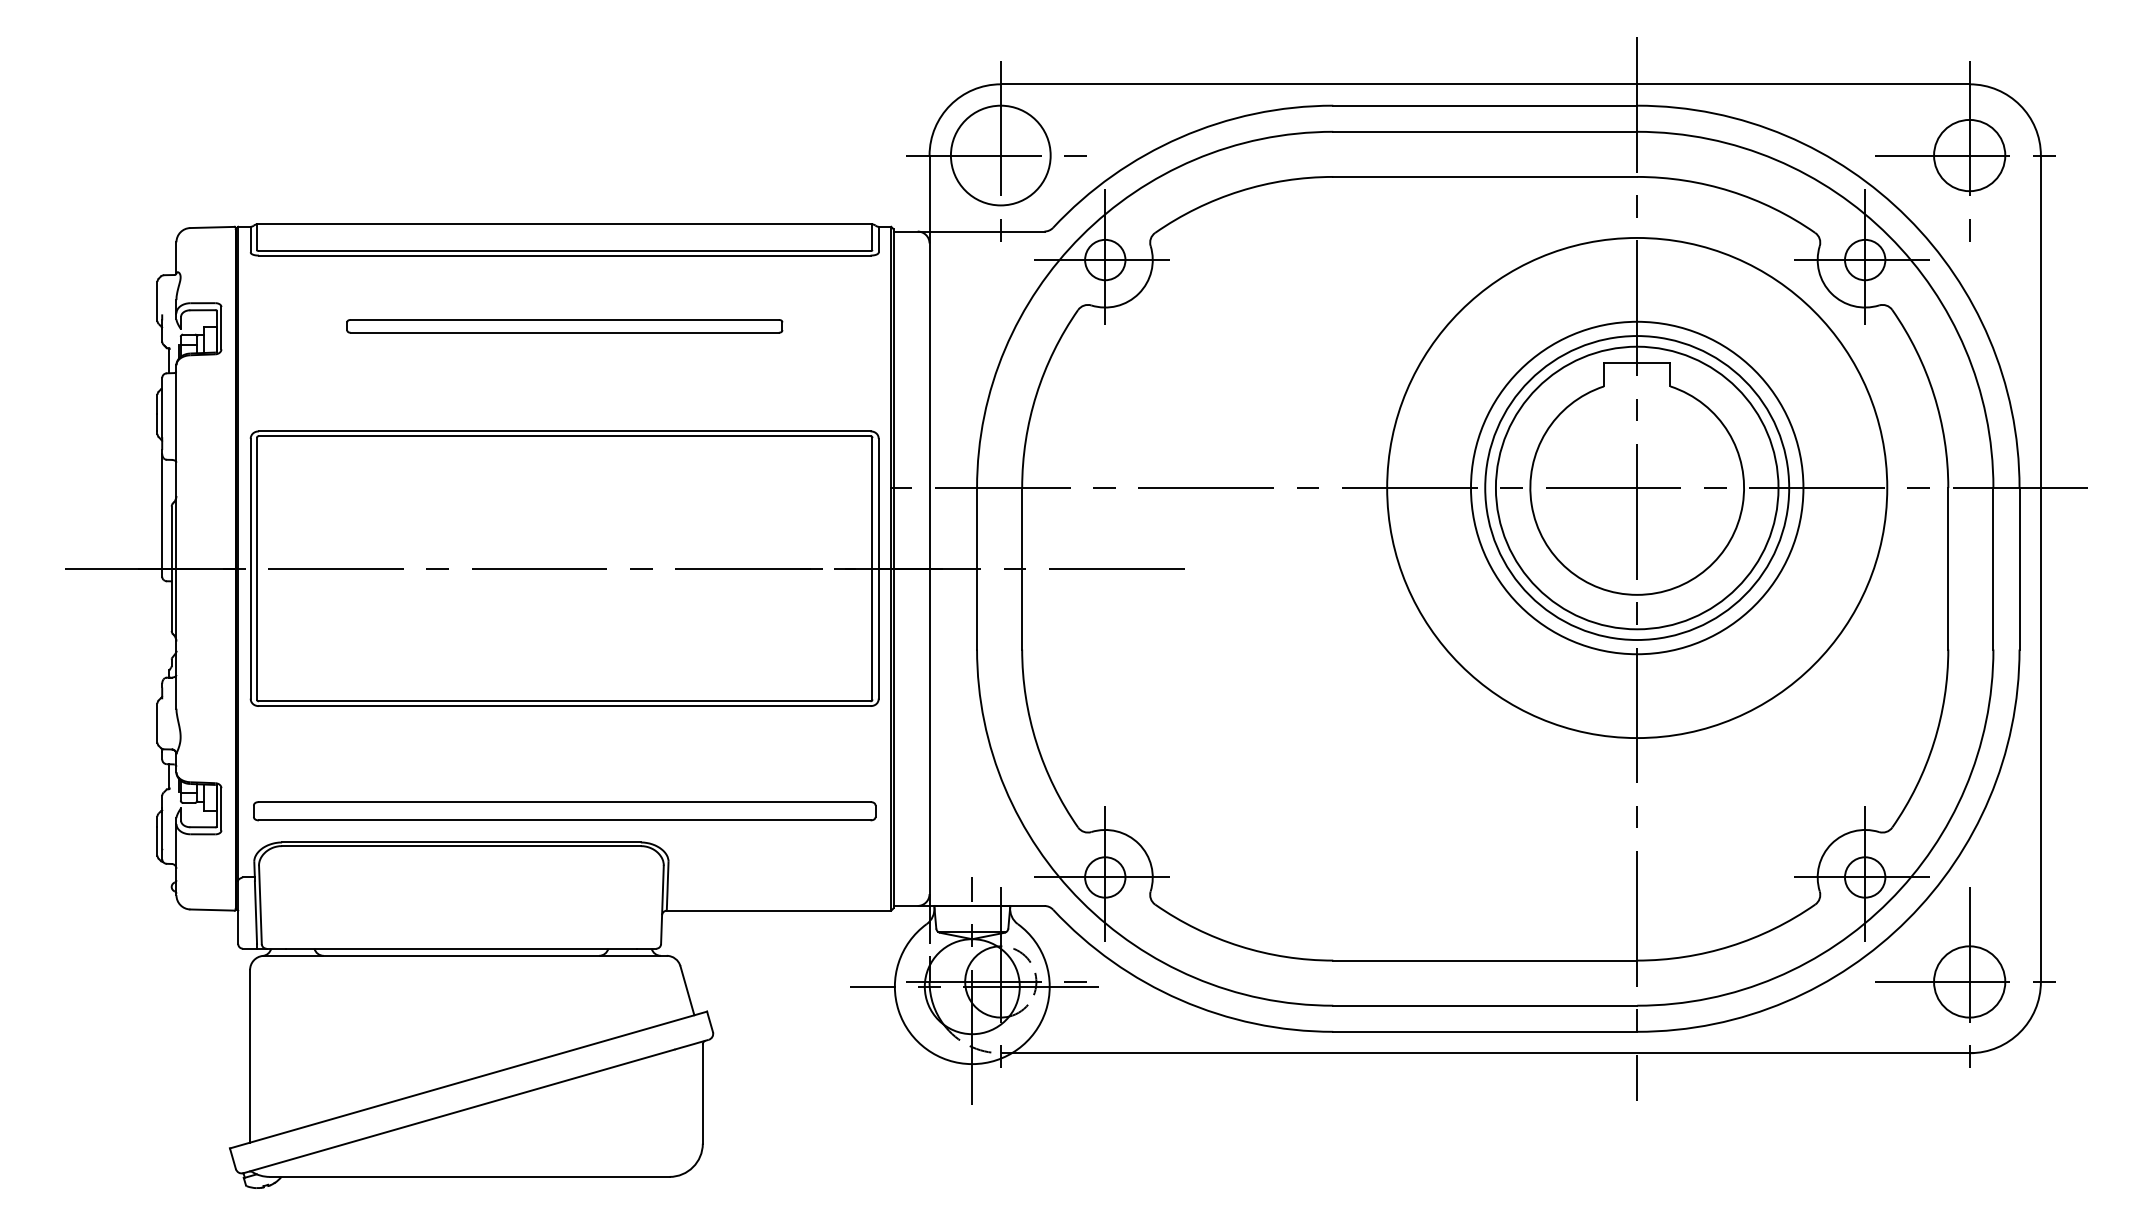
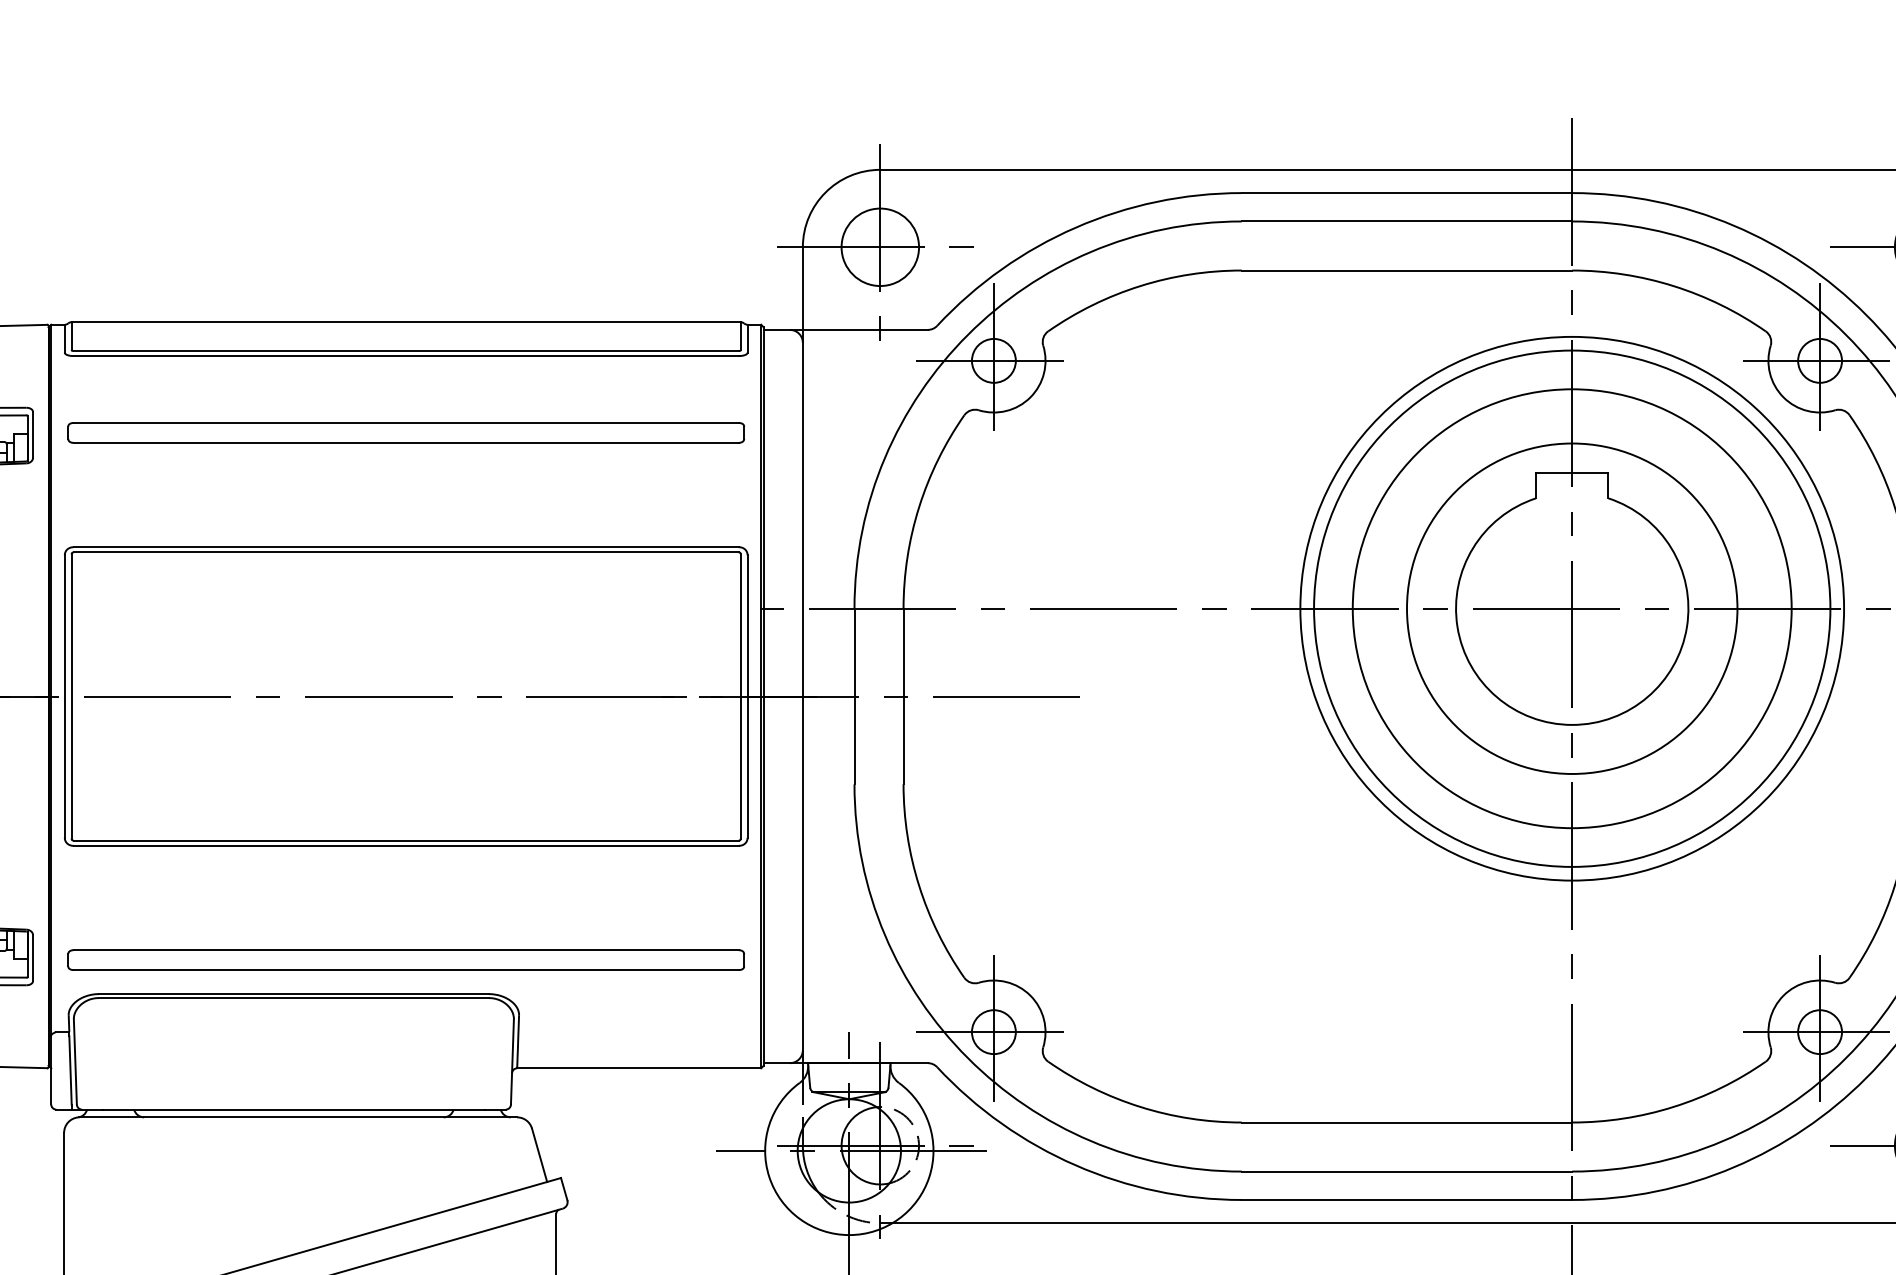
circle: (1000, 155) -> (879, 247), size x0.71
part: (564, 326) -> (405, 433), size x1.43
circle: (1636, 487) -> (1571, 608), size x1.43
circle: (1637, 487) -> (1572, 608), size x1.43

